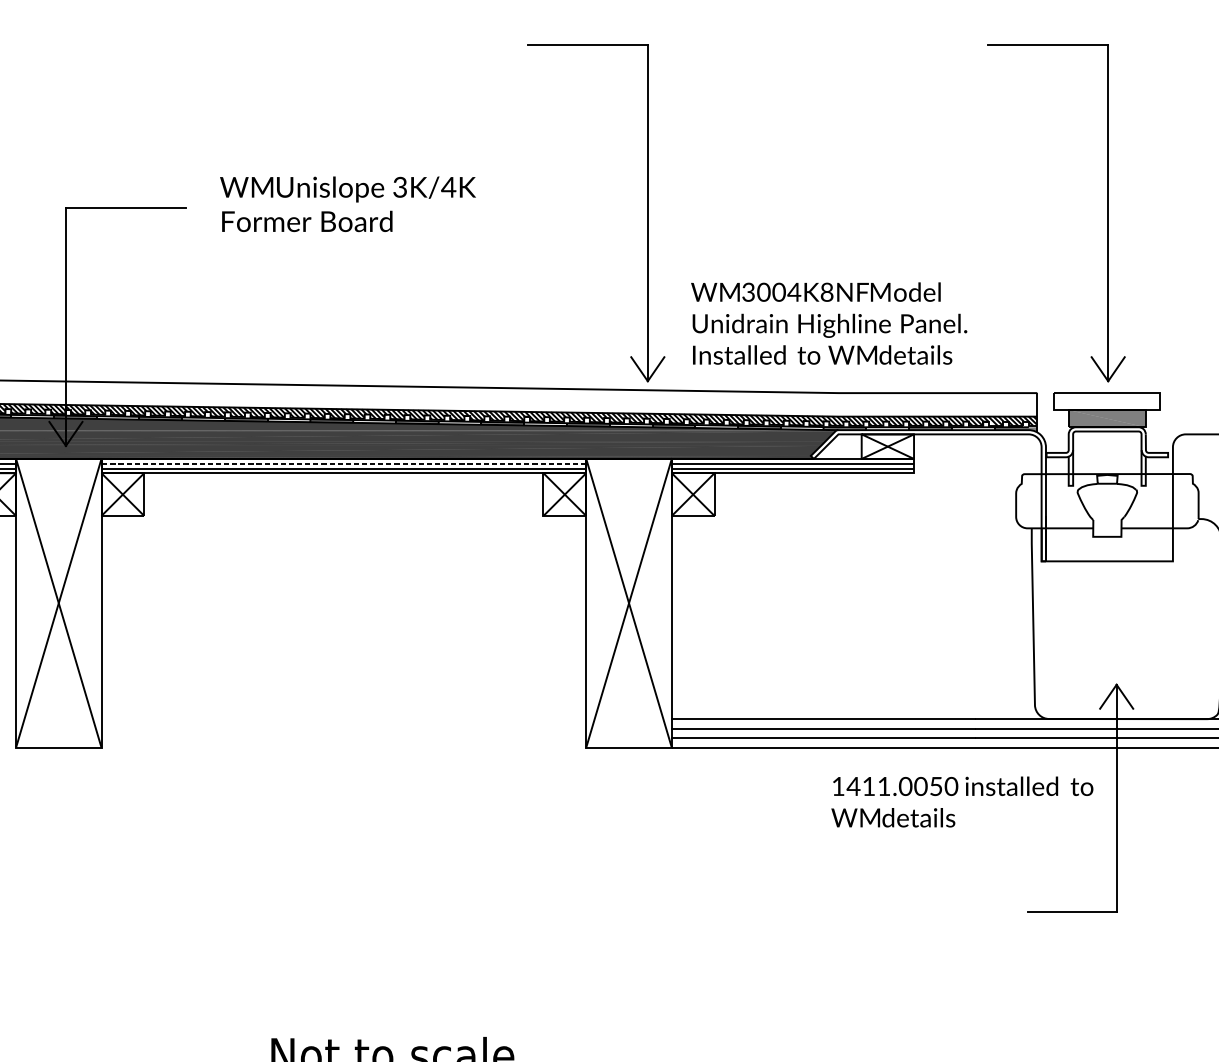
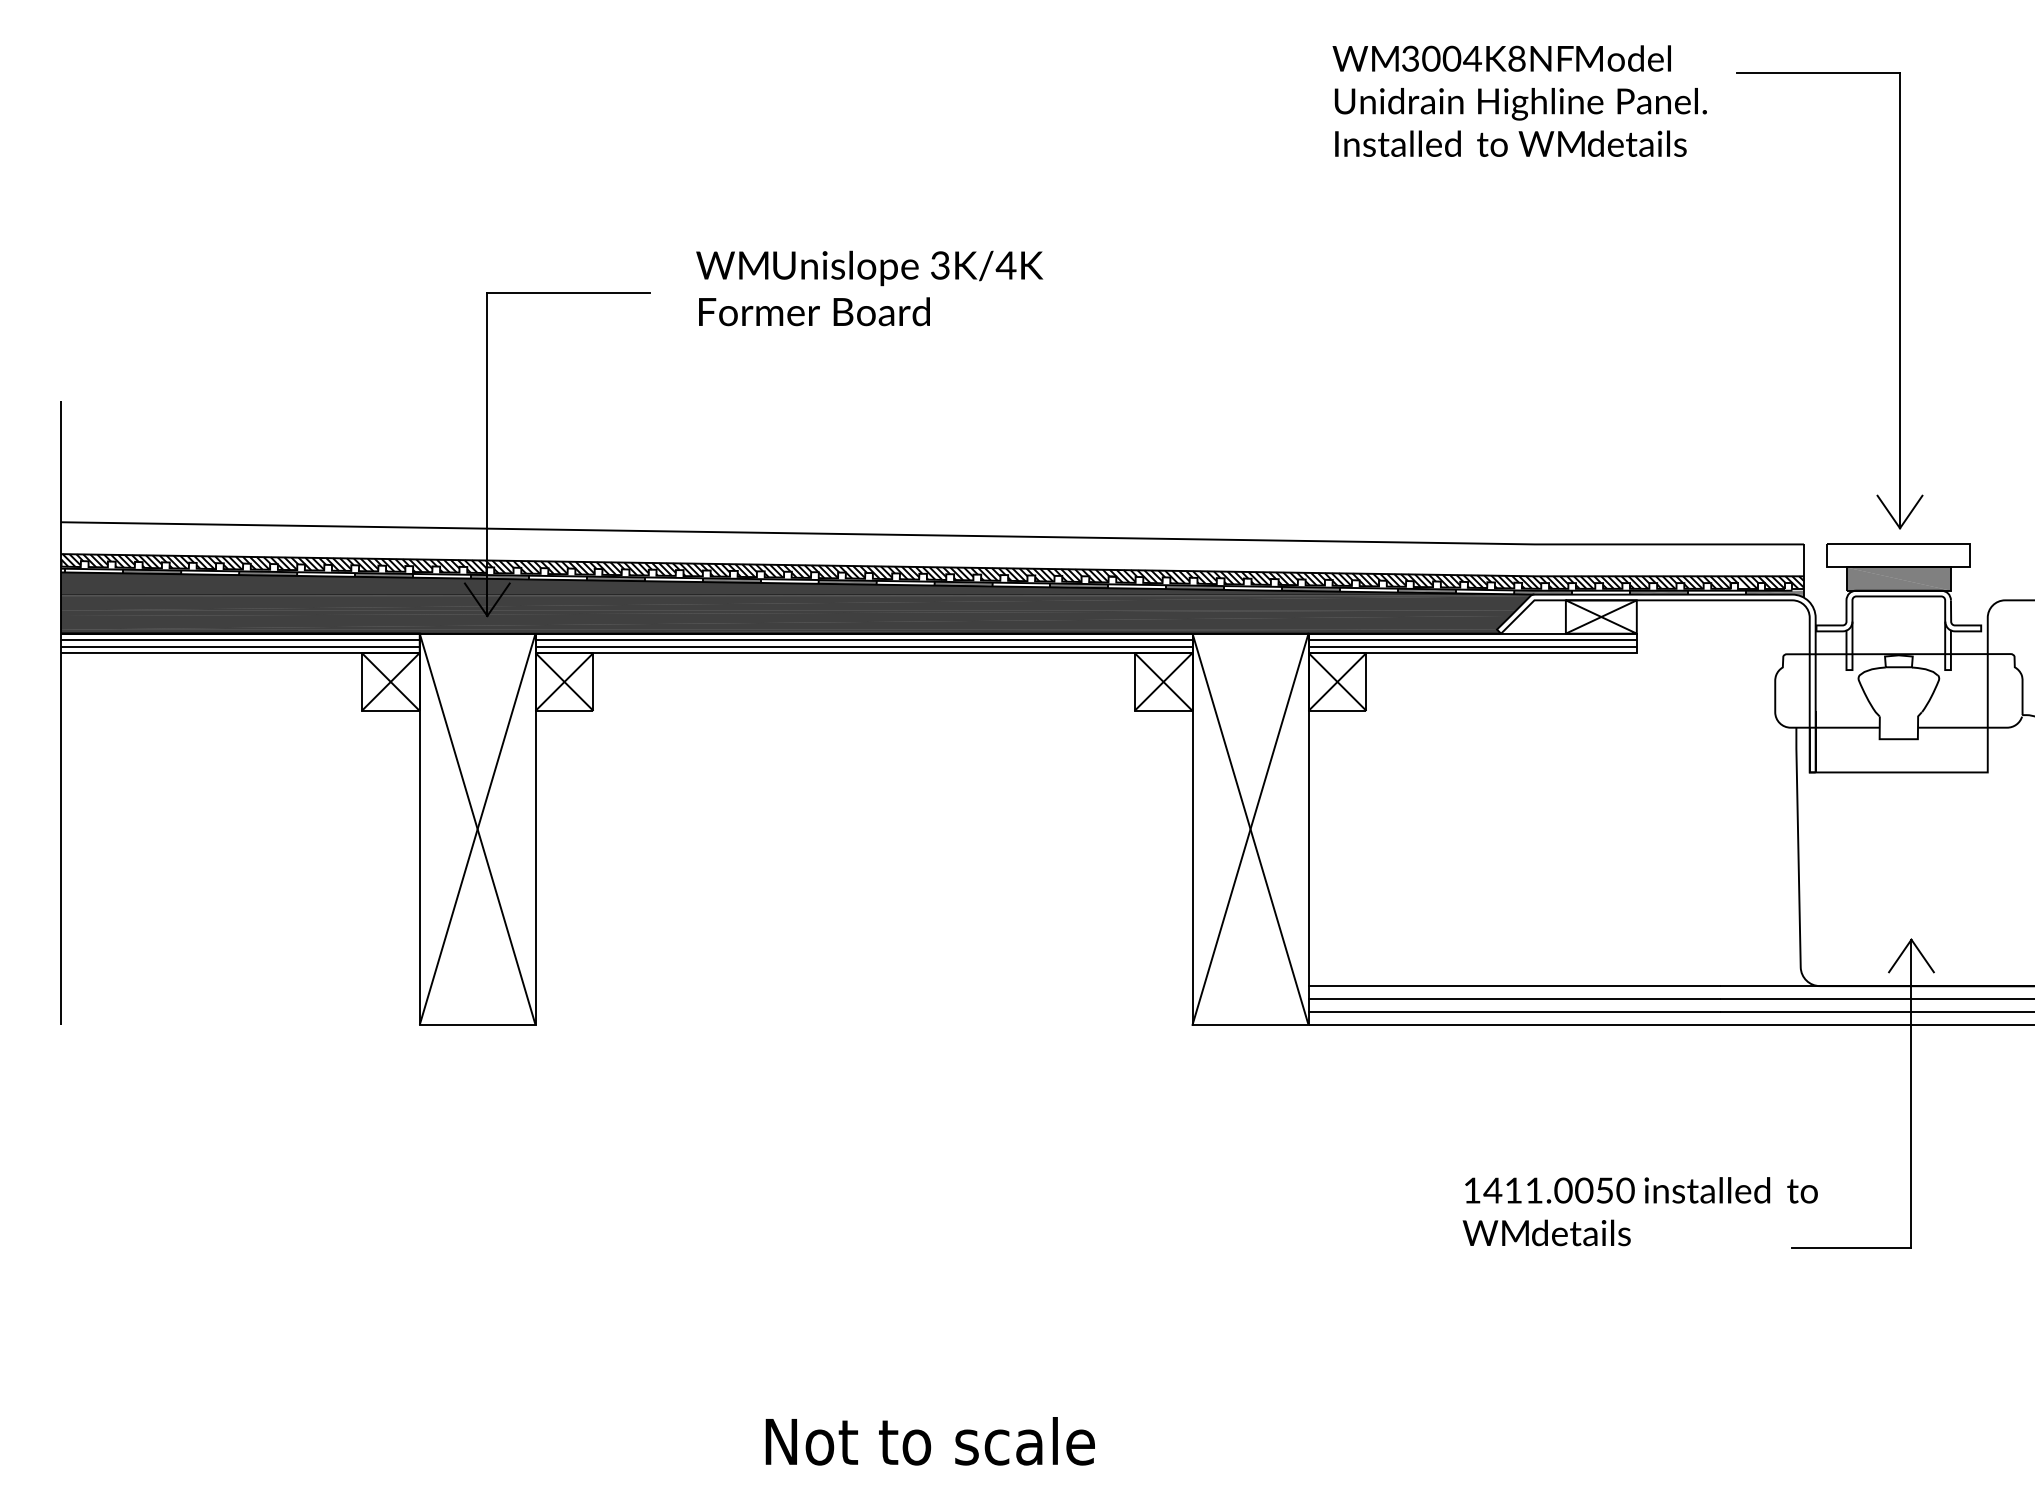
part: (647, 213) -> (1275, 300), removed
text: (828, 323) -> (1519, 100), moved
line: (344, 464) -> (864, 640), dashed -> solid
text: (961, 801) -> (1639, 1211), moved

